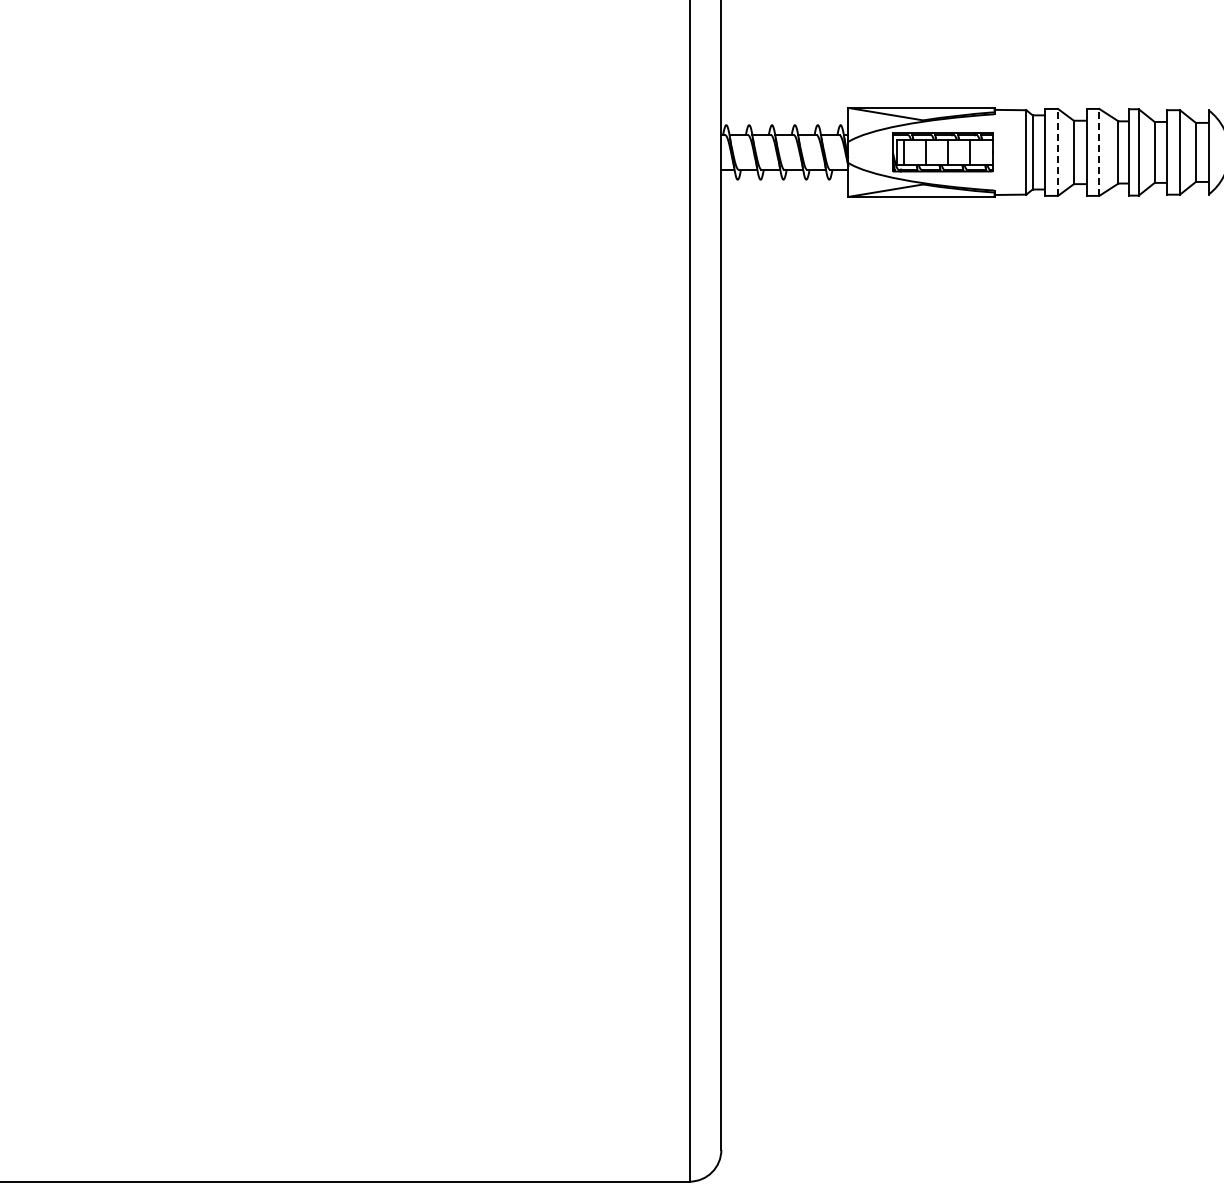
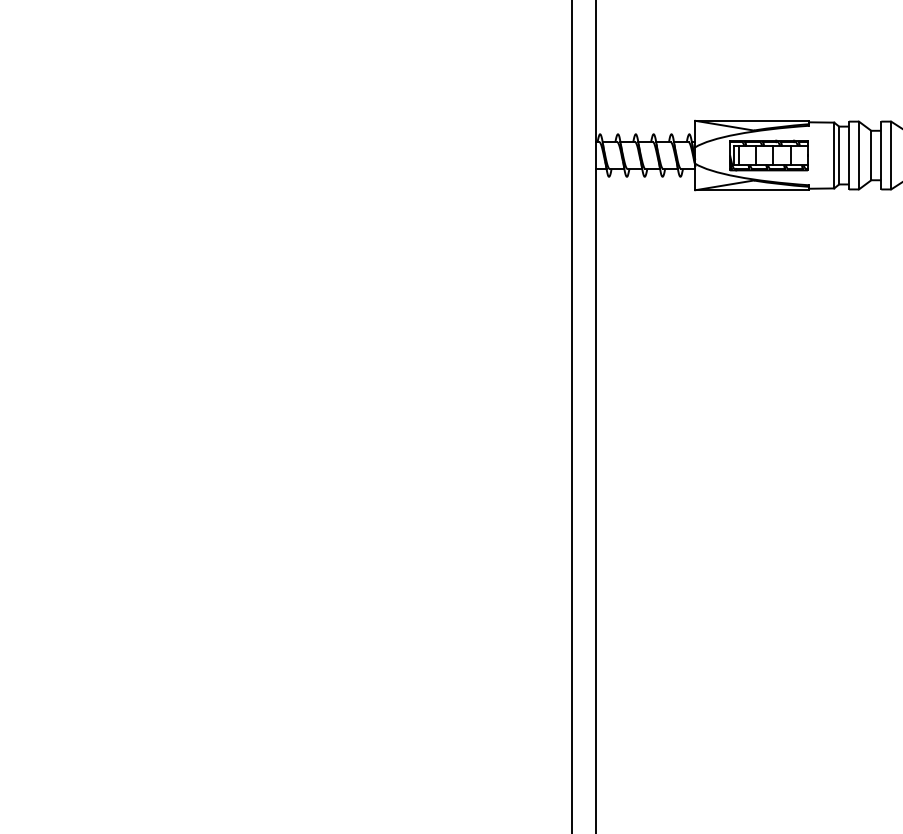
line: (1058, 151) -> (859, 154), dashed -> solid
line: (1099, 151) -> (891, 154), dashed -> solid

